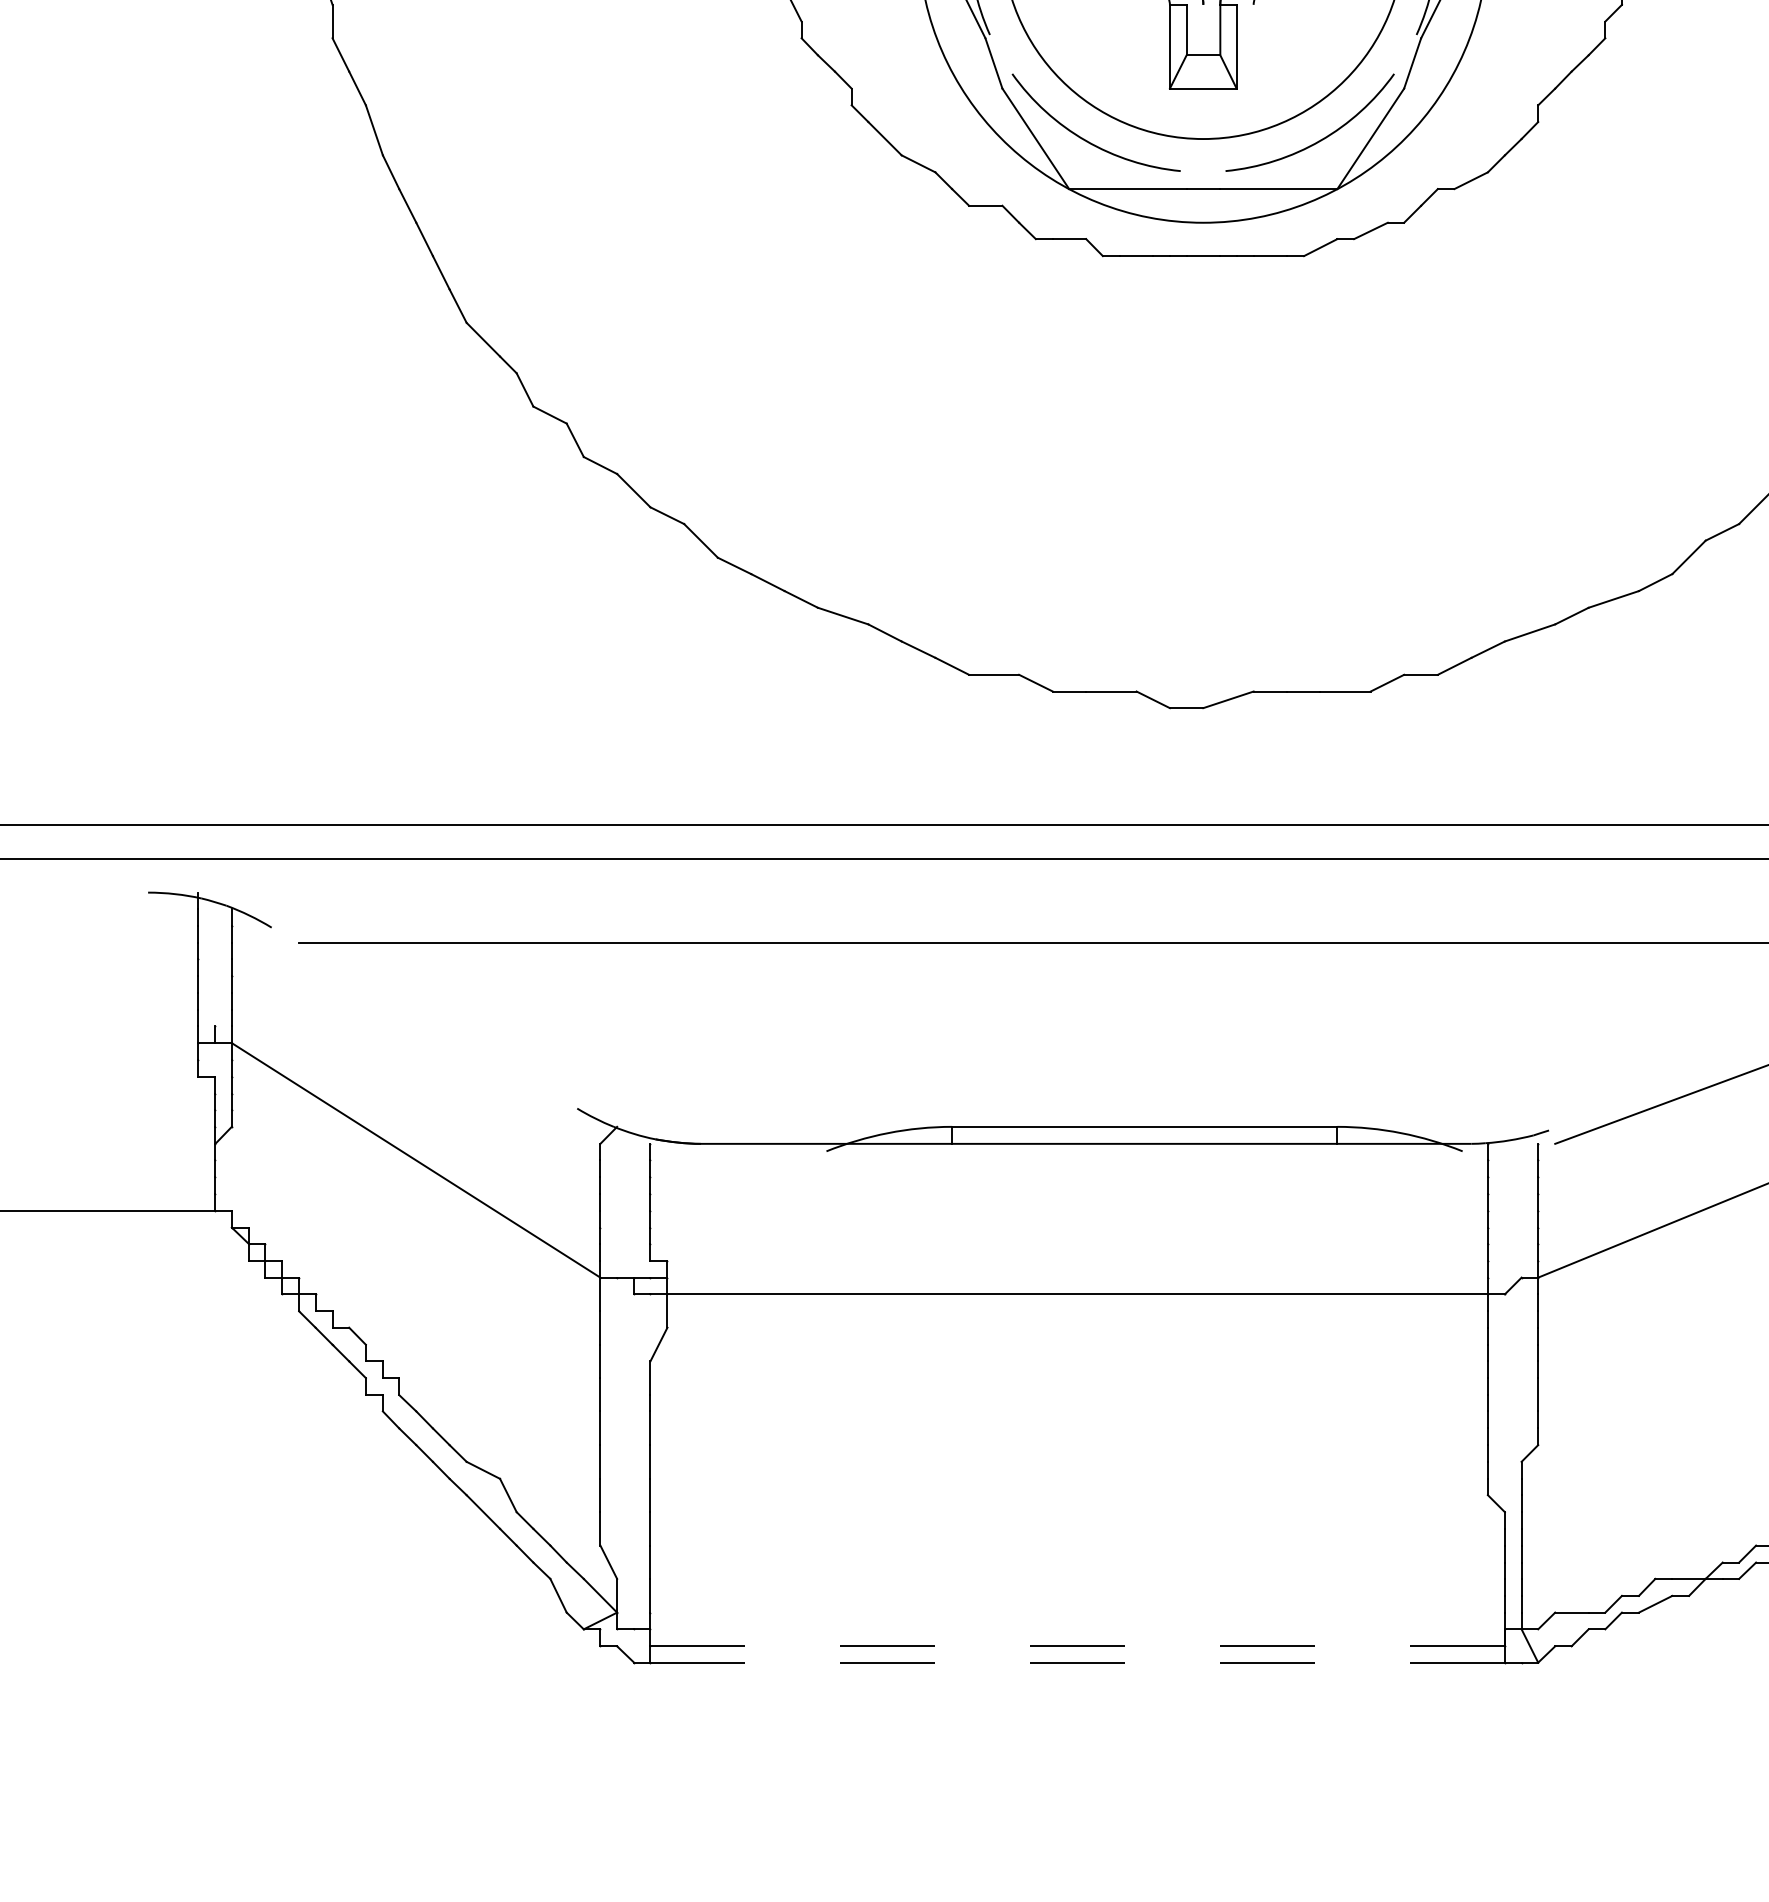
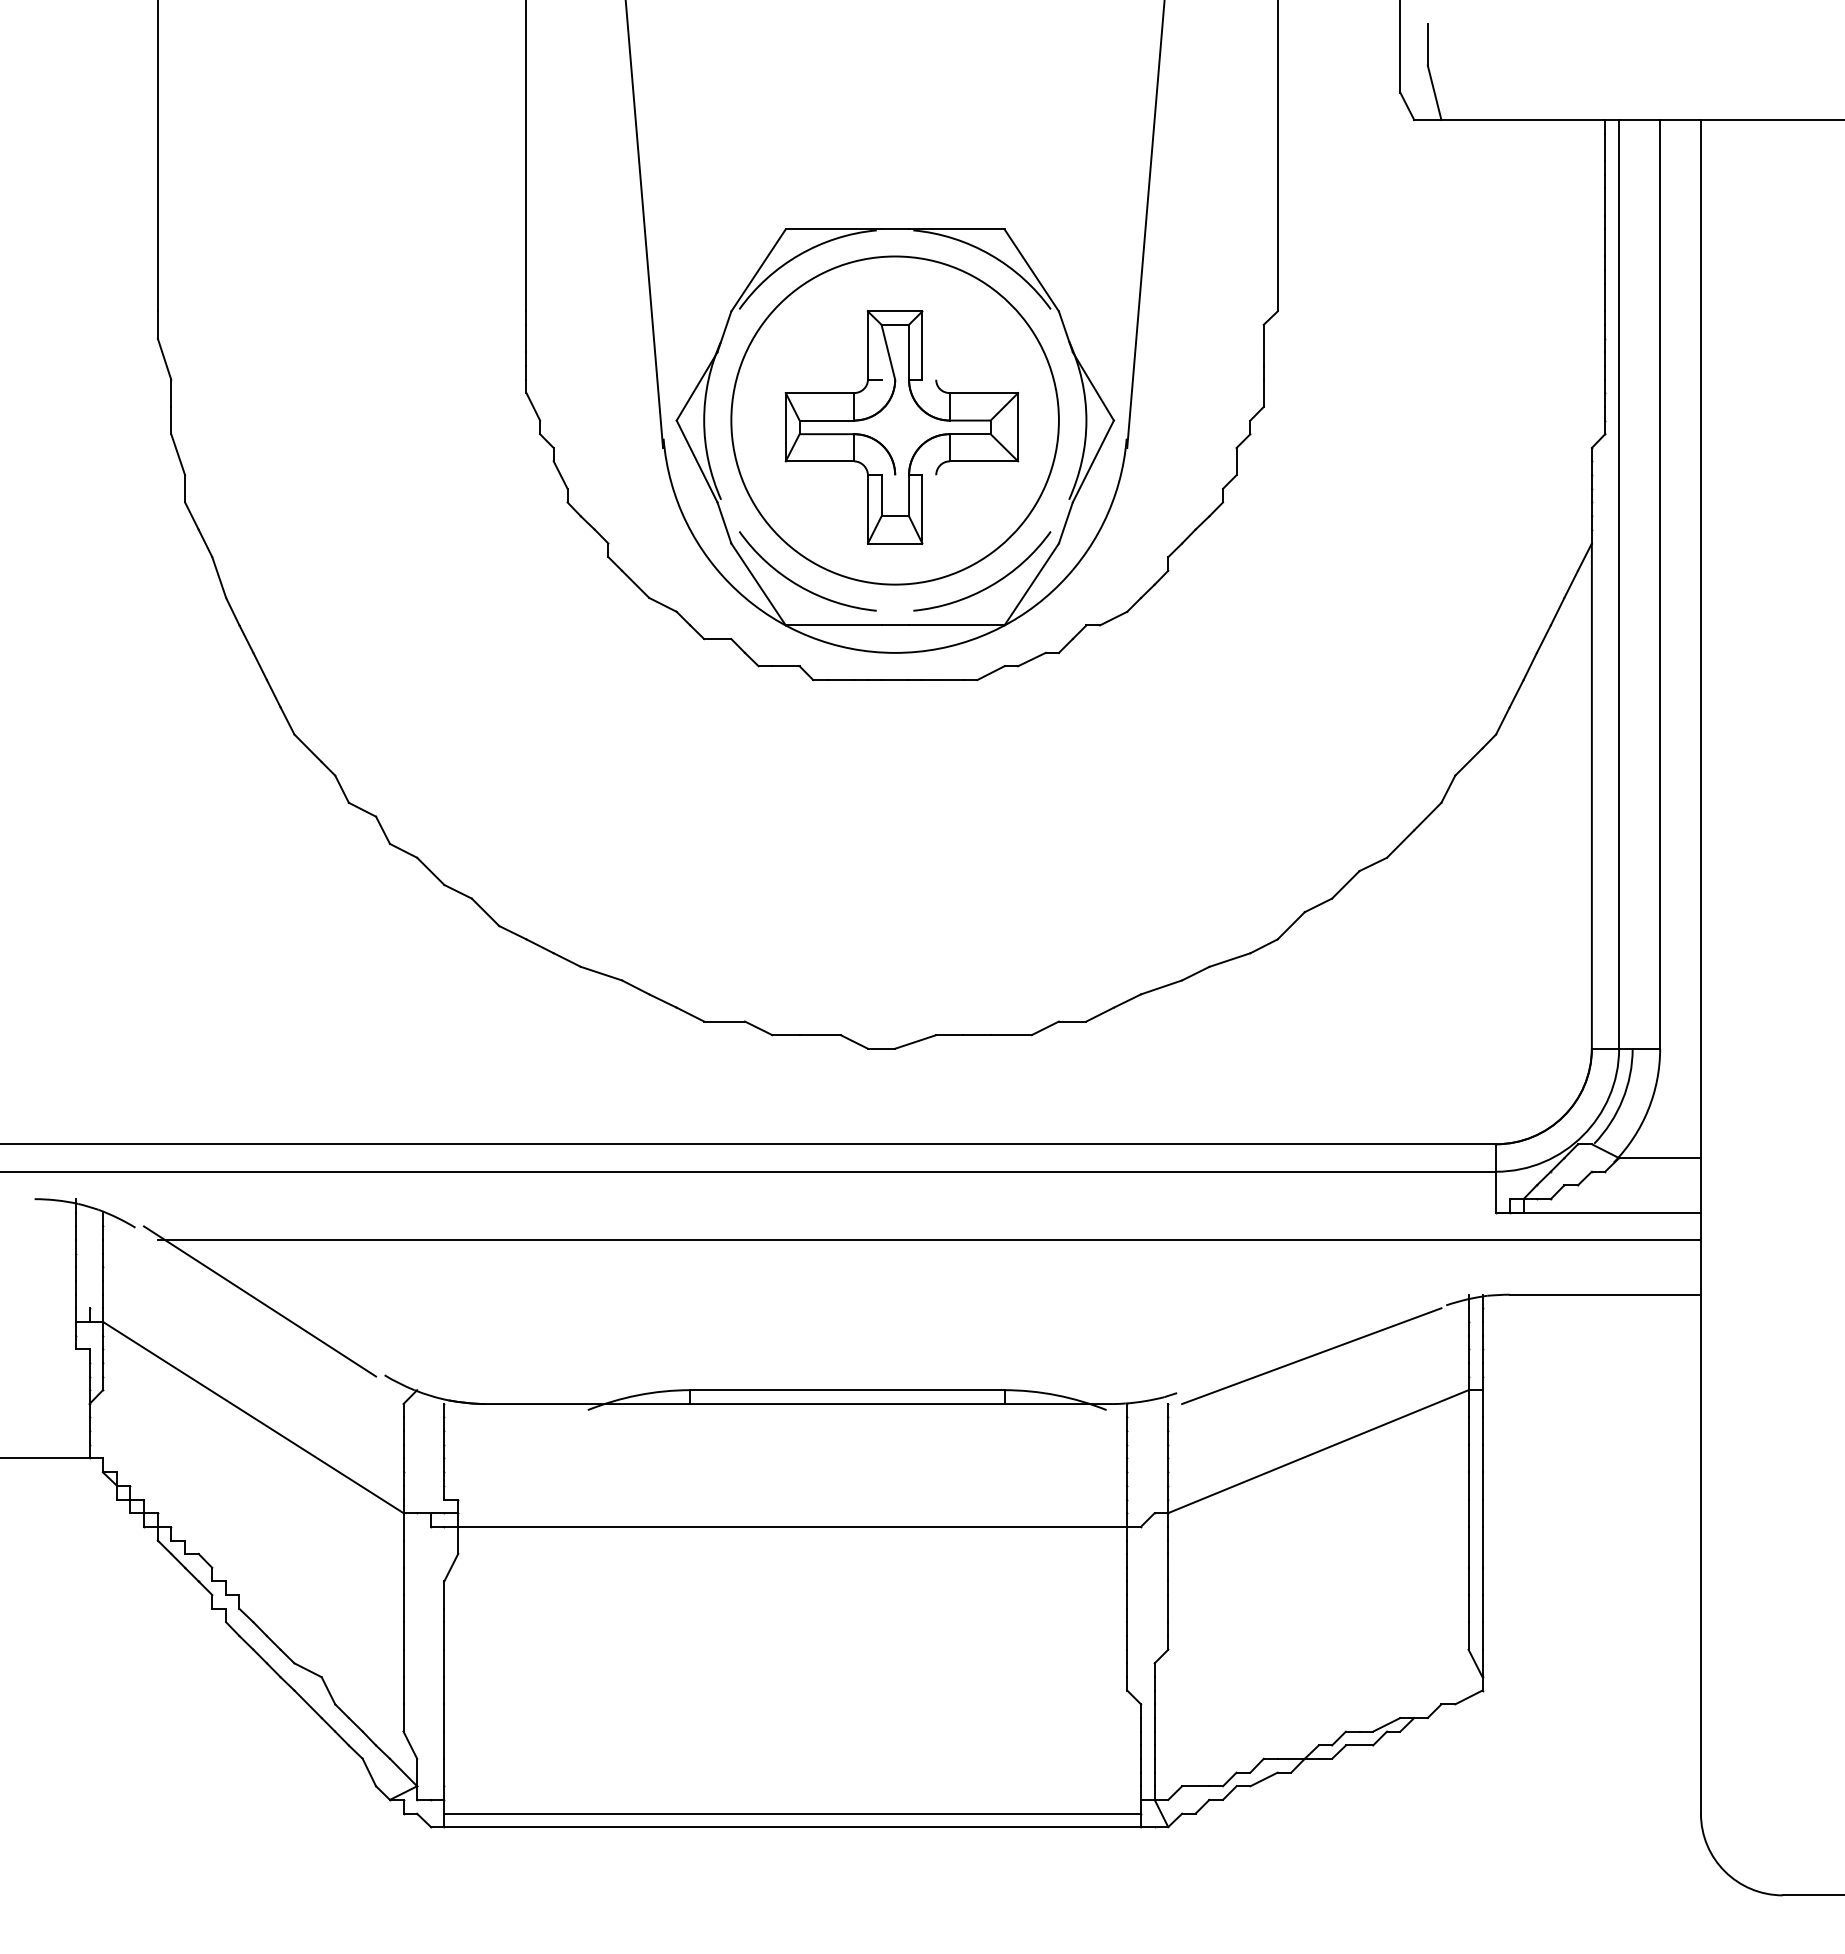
line: (425, 1018) -> (260, 1301), added
line: (1077, 1645) -> (792, 1813), dashed -> solid
line: (1077, 1663) -> (792, 1827), dashed -> solid

